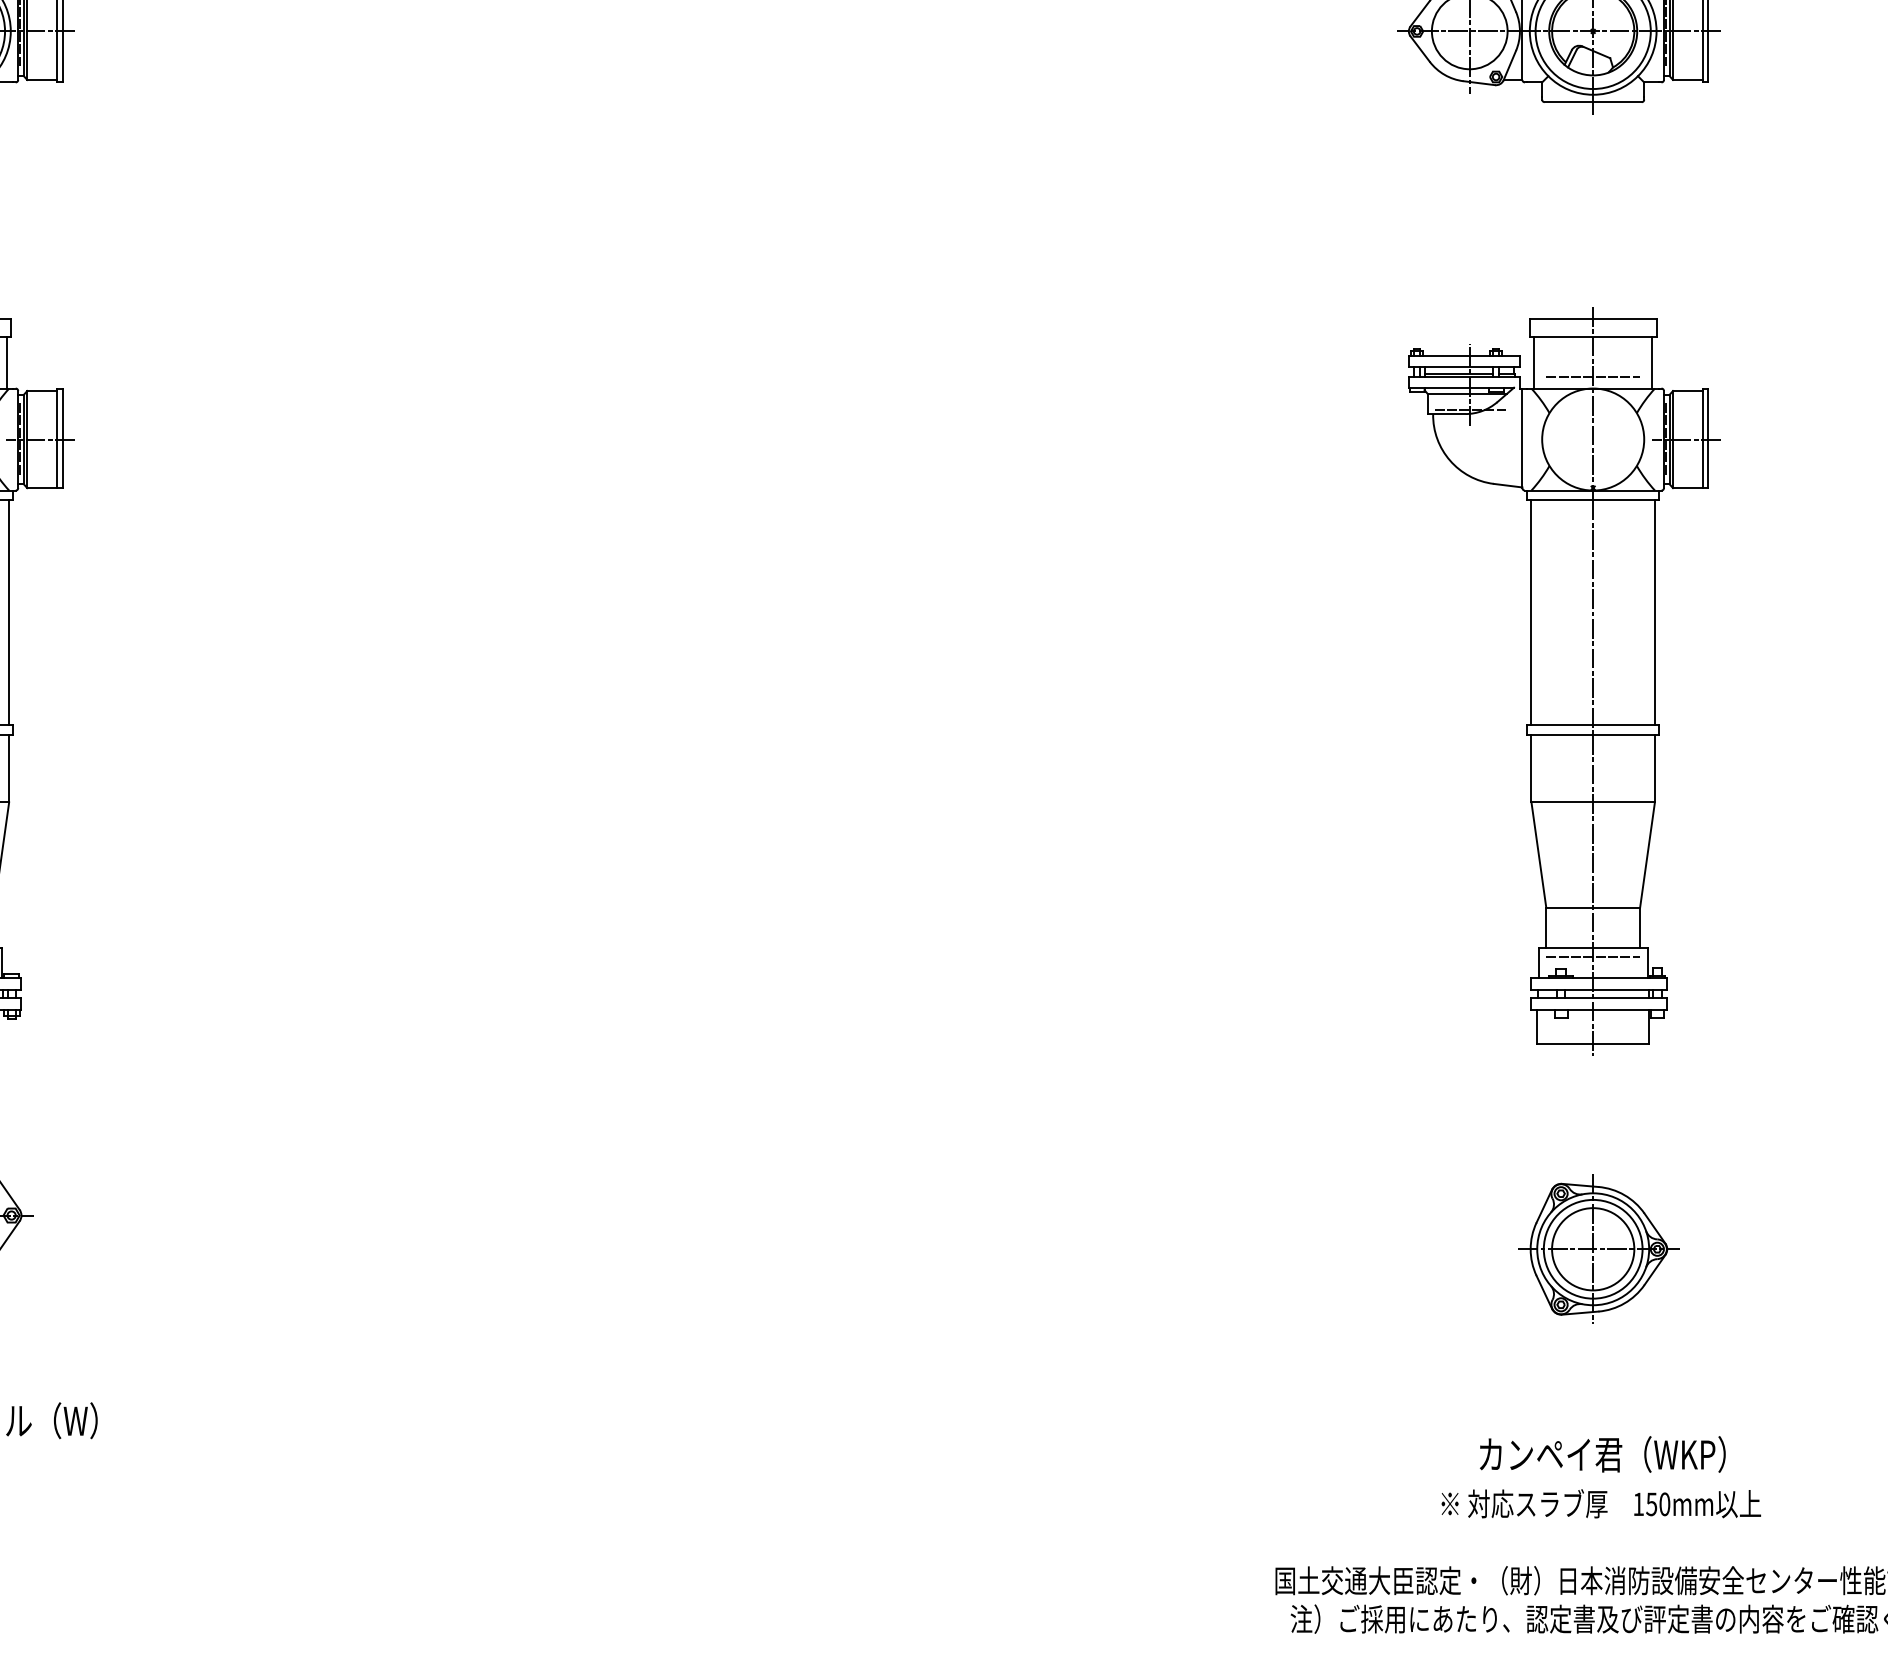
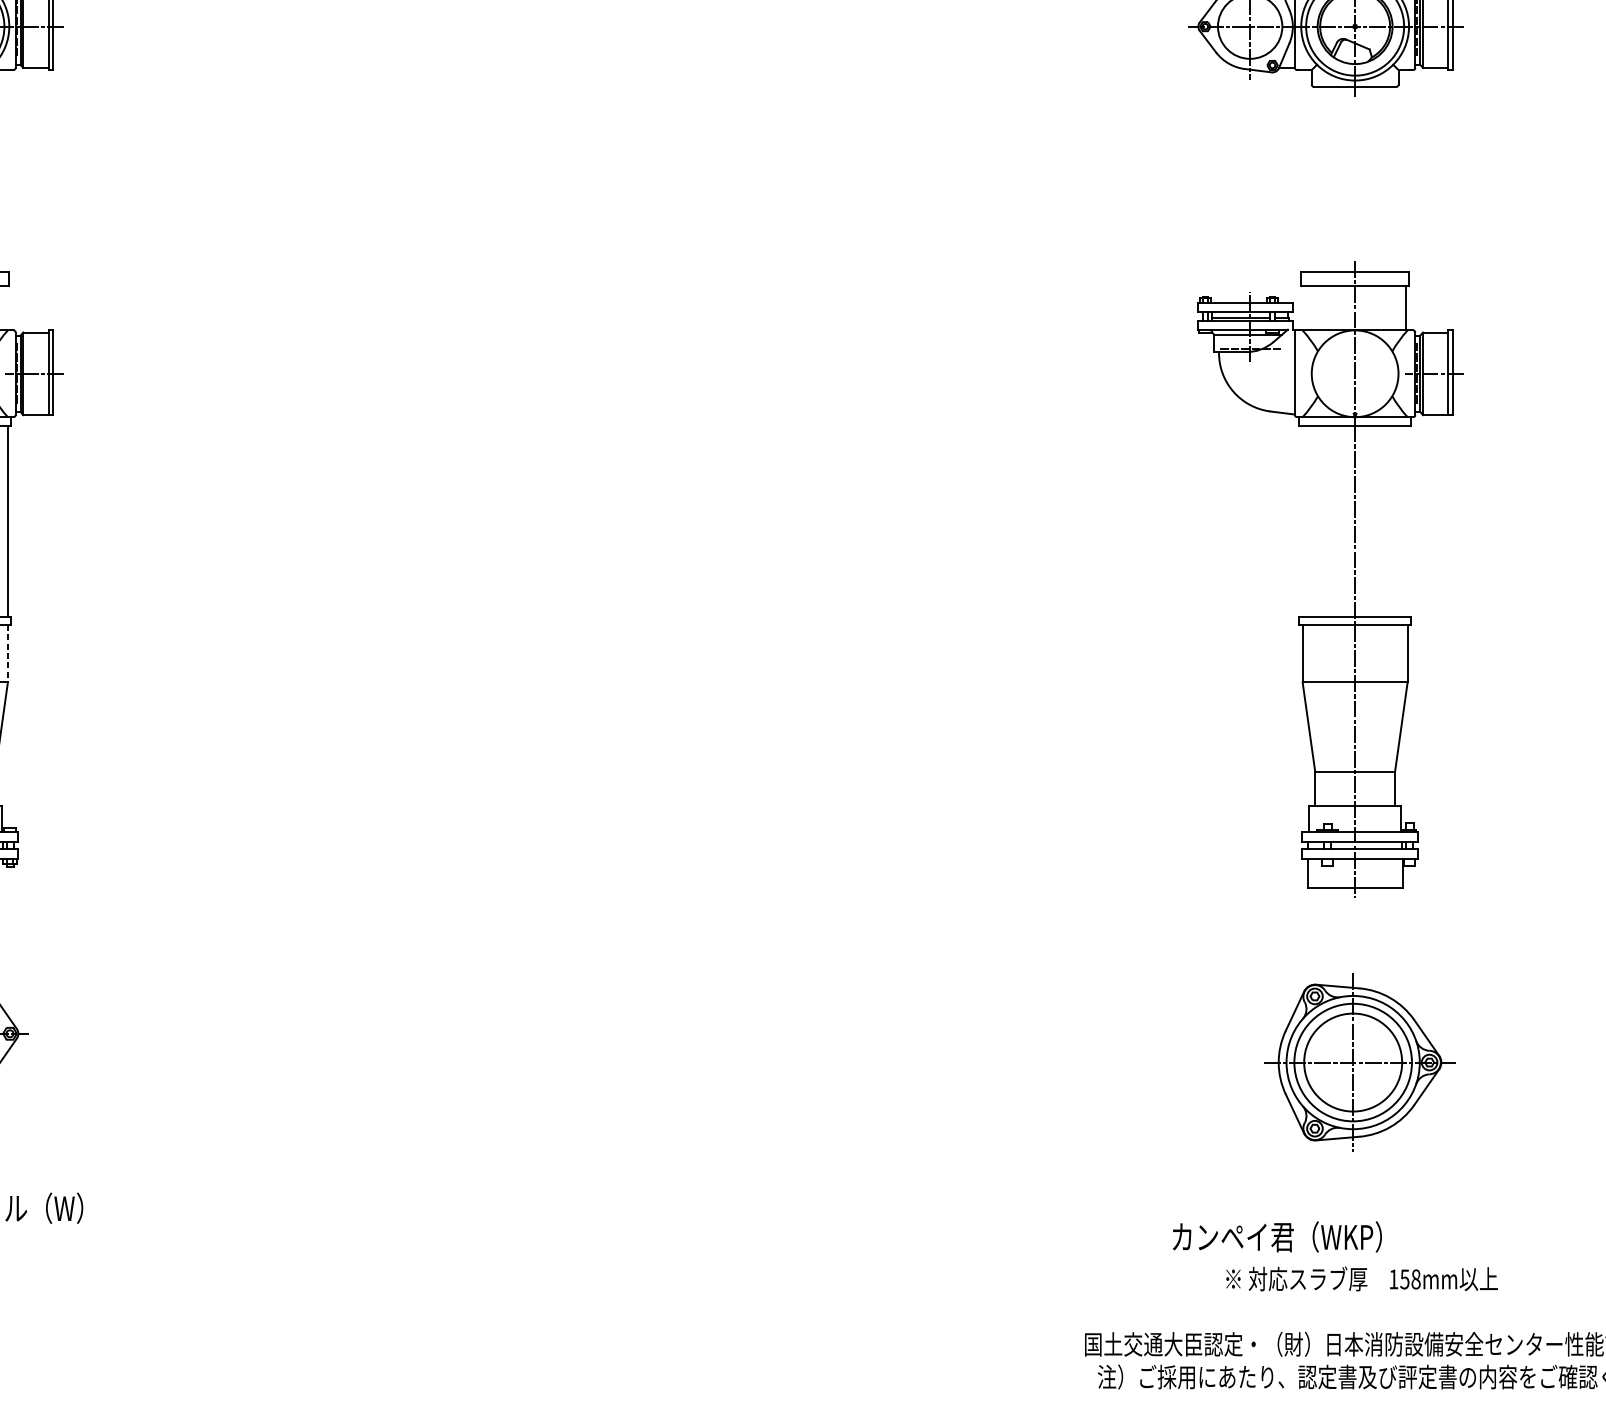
line: (6, 362) -> (5, 308), removed
line: (1533, 362) -> (1304, 308), removed
line: (1593, 377) -> (1355, 321), removed
line: (1531, 612) -> (1302, 520), removed
line: (1654, 612) -> (1407, 520), removed
line: (9, 768) -> (8, 653), solid -> dashed
line: (1593, 957) -> (1355, 814), removed
part: (1598, 1248) -> (1359, 1061), size x1.4
text: (1602, 1454) -> (1277, 1237), moved
text: (1664, 1504) -> (1415, 1279), 150mm -> 158mm

